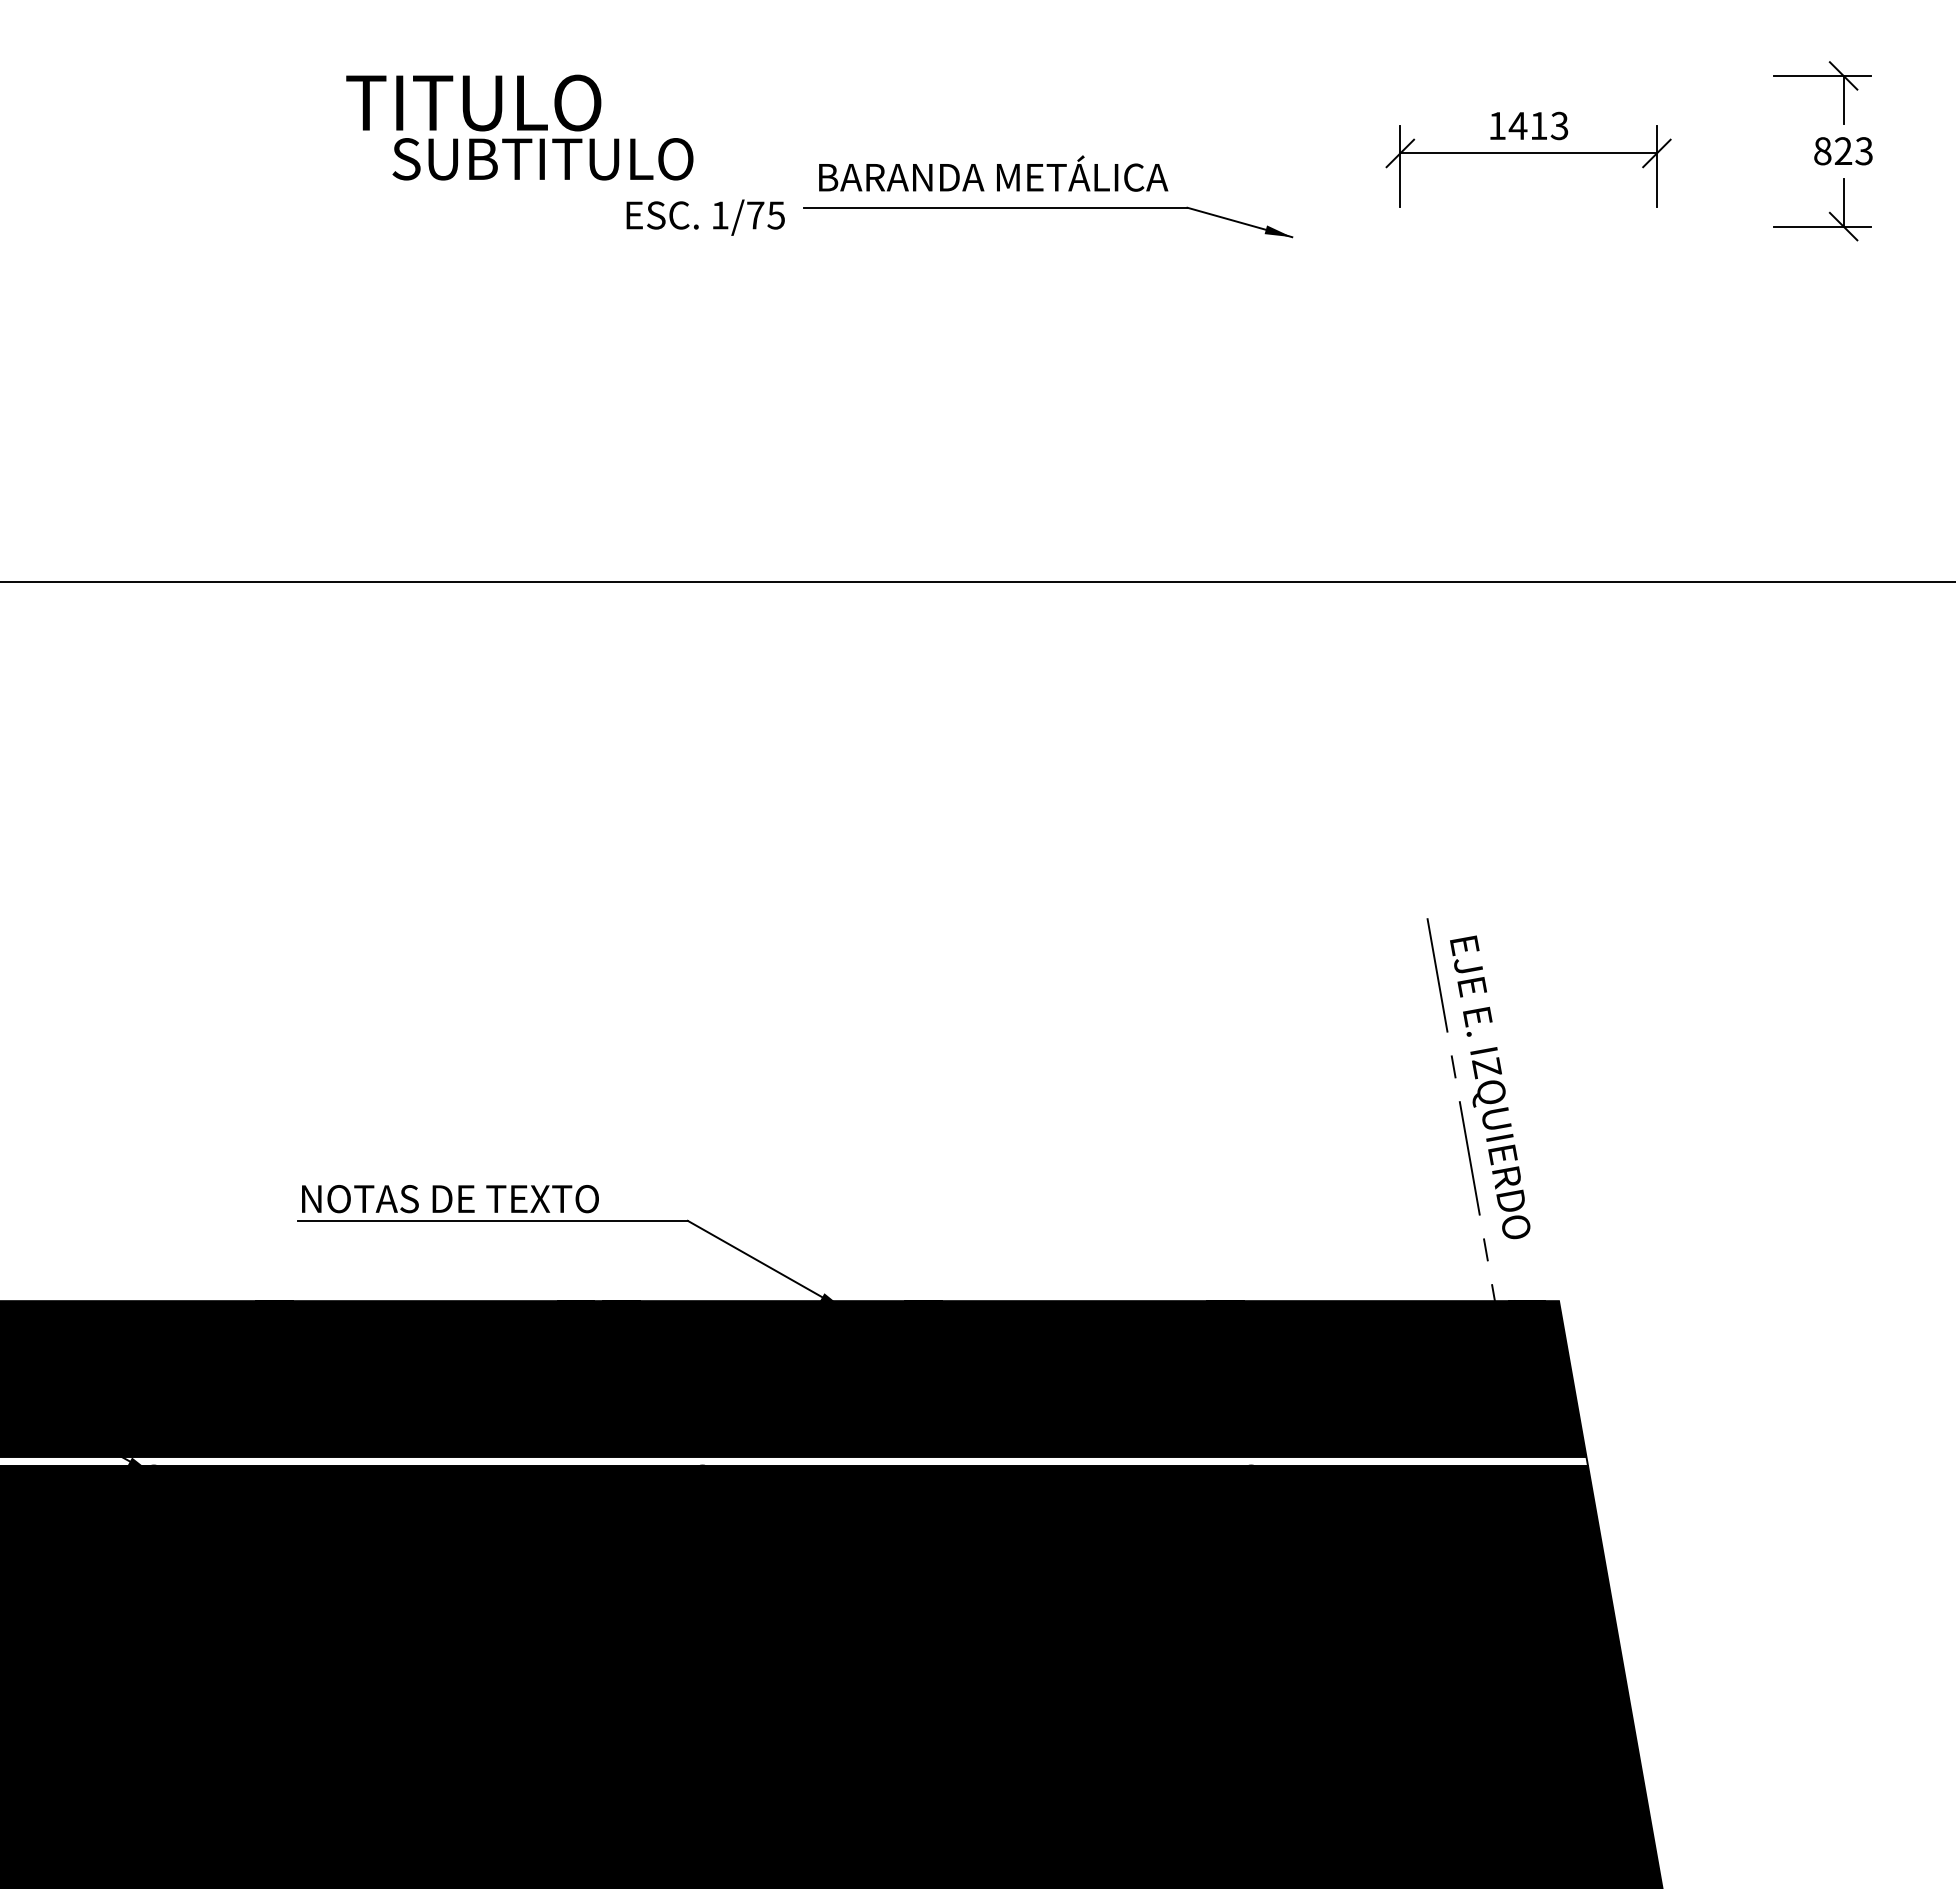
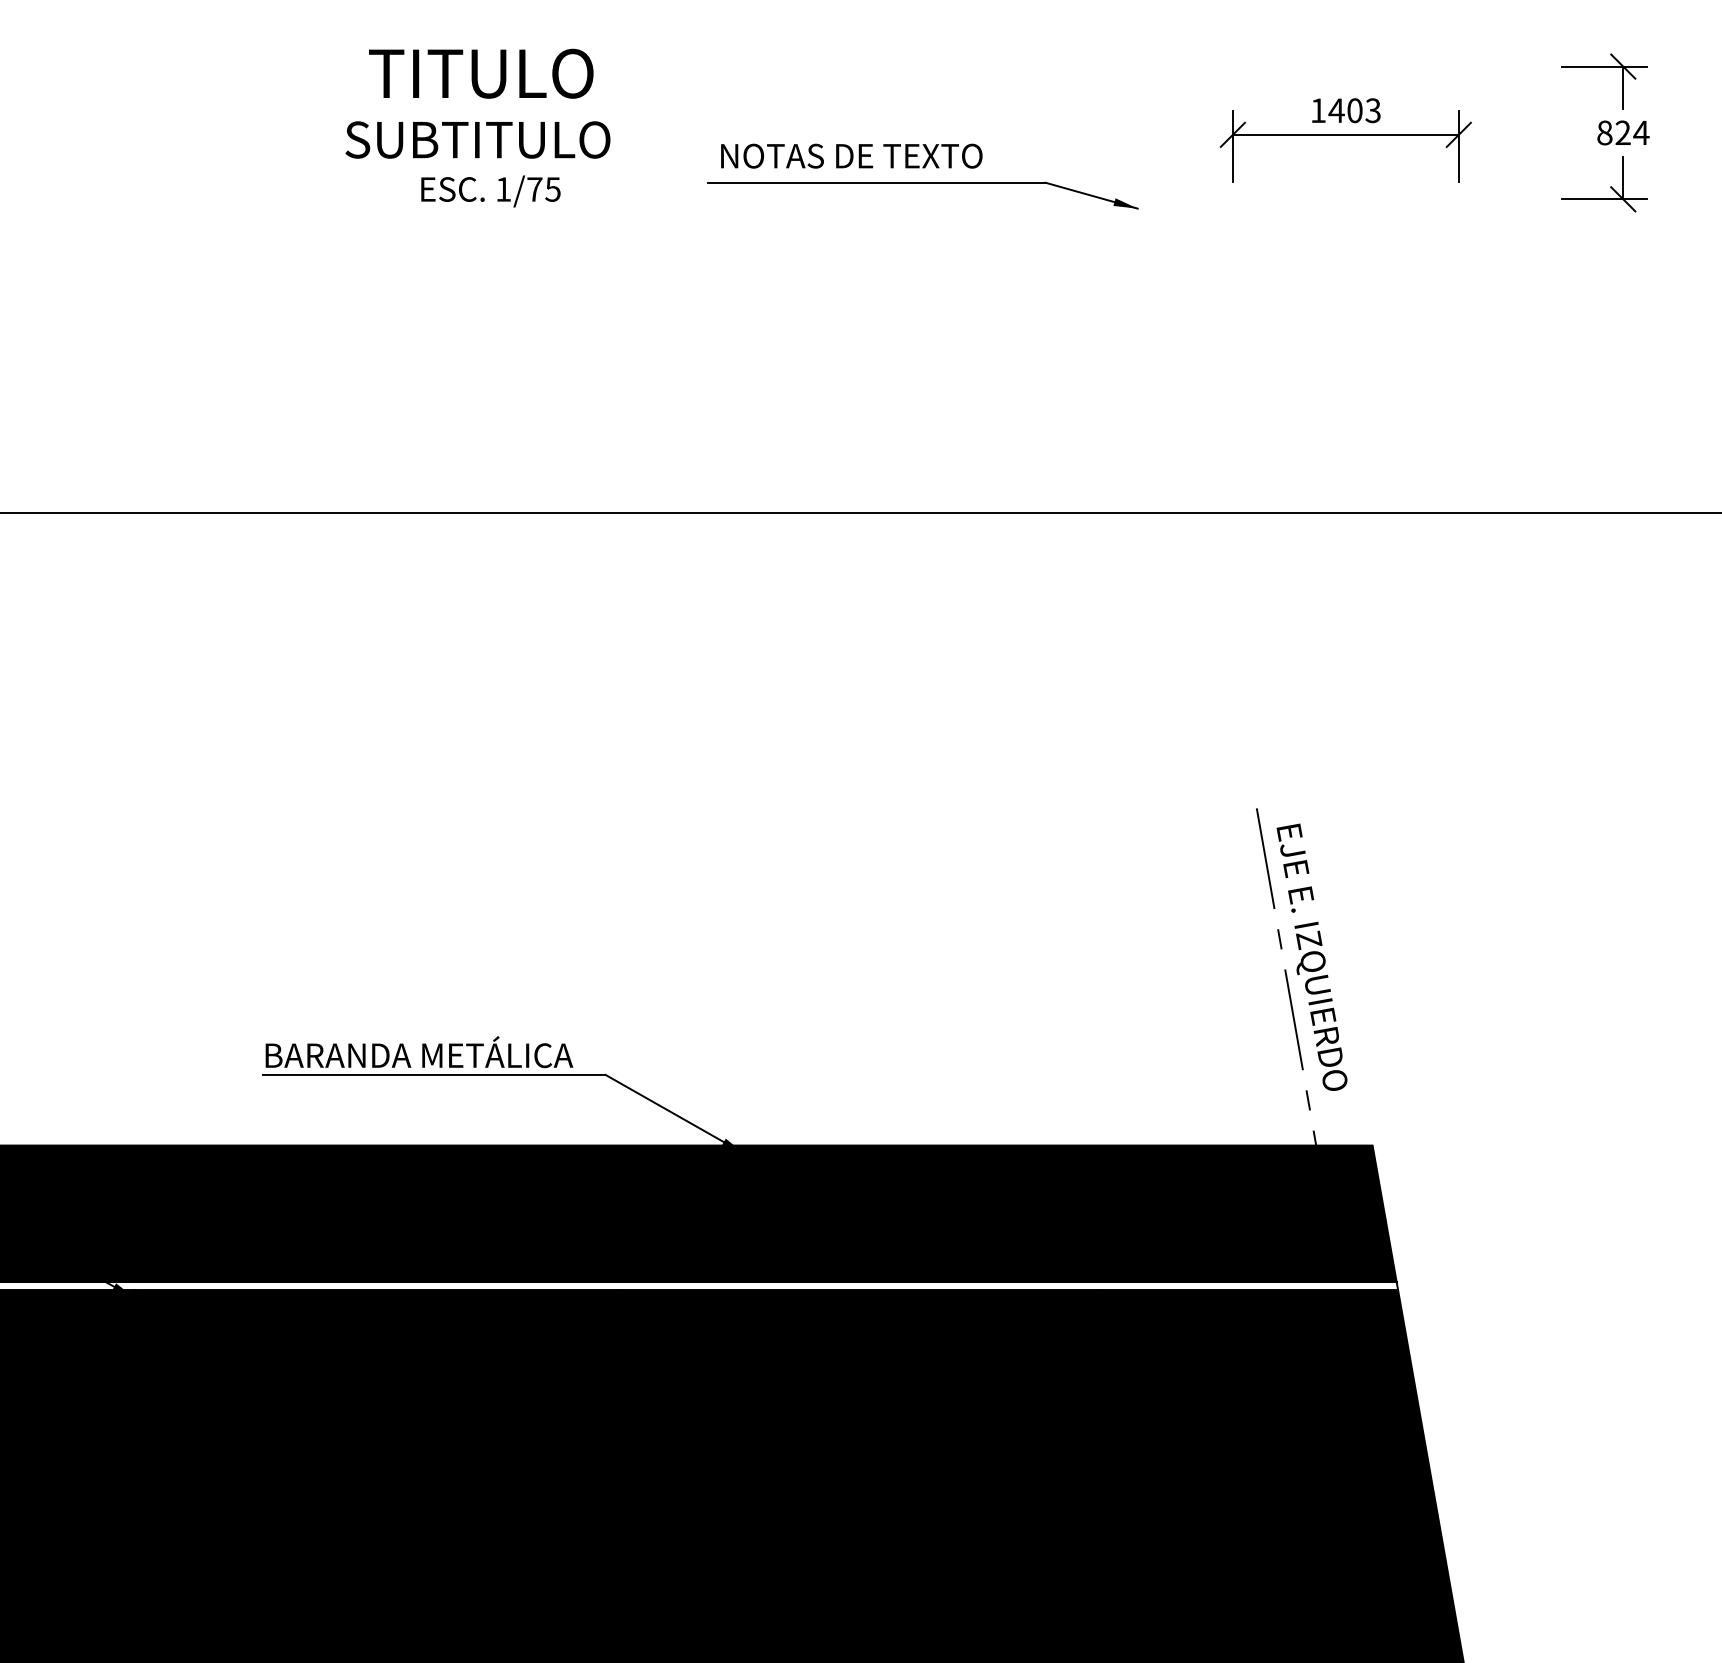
text: (473, 102) -> (481, 73), moved
text: (1538, 125) -> (1354, 110), 1413 -> 1403
text: (1863, 151) -> (1640, 133), 823 -> 824
text: (995, 173) -> (876, 152), BARANDA METÁLICA -> NOTAS DE TEXTO
text: (705, 217) -> (490, 191), moved
text: (478, 1194) -> (421, 1051), NOTAS DE TEXTO -> BARANDA METÁLICA

